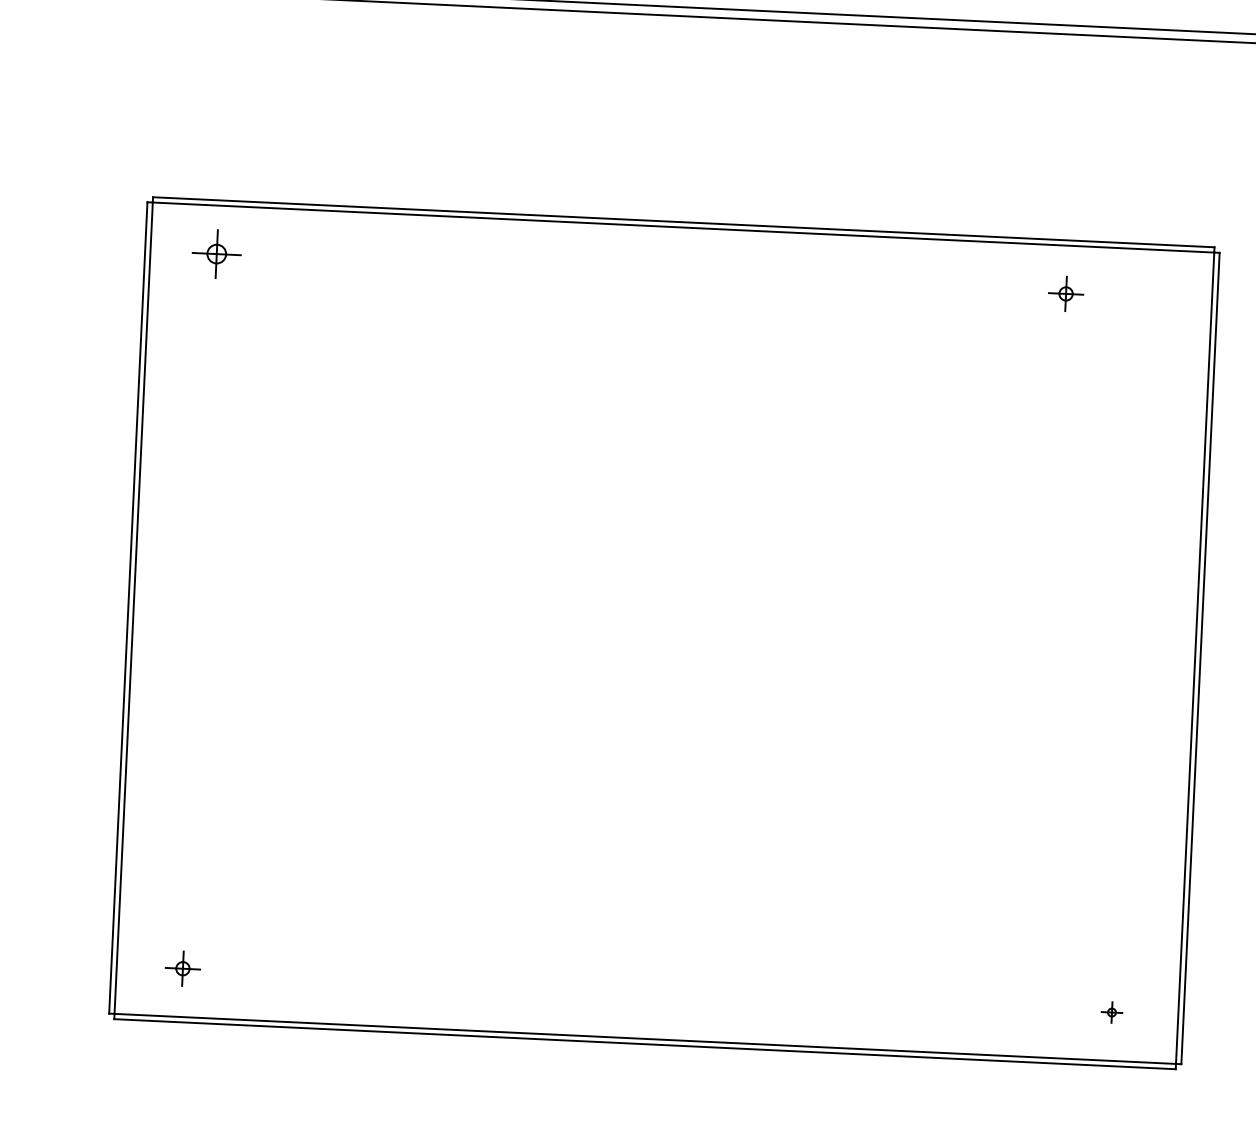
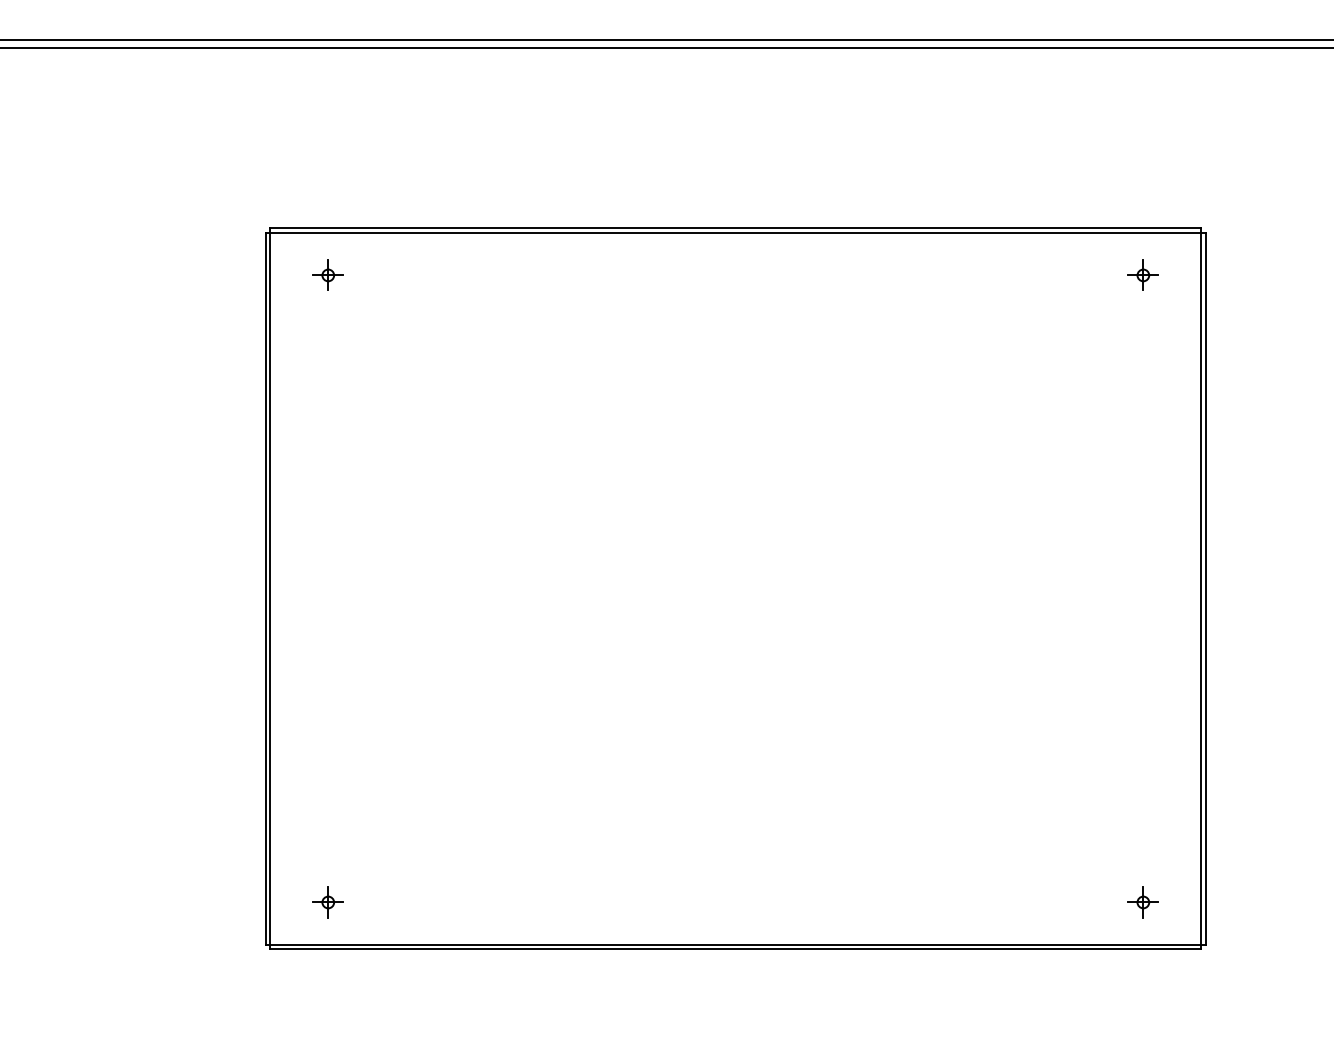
part: (215, 252) -> (327, 274), size x0.71
part: (1065, 292) -> (1142, 274), moved
part: (1111, 1012) -> (1142, 902), size x1.67

